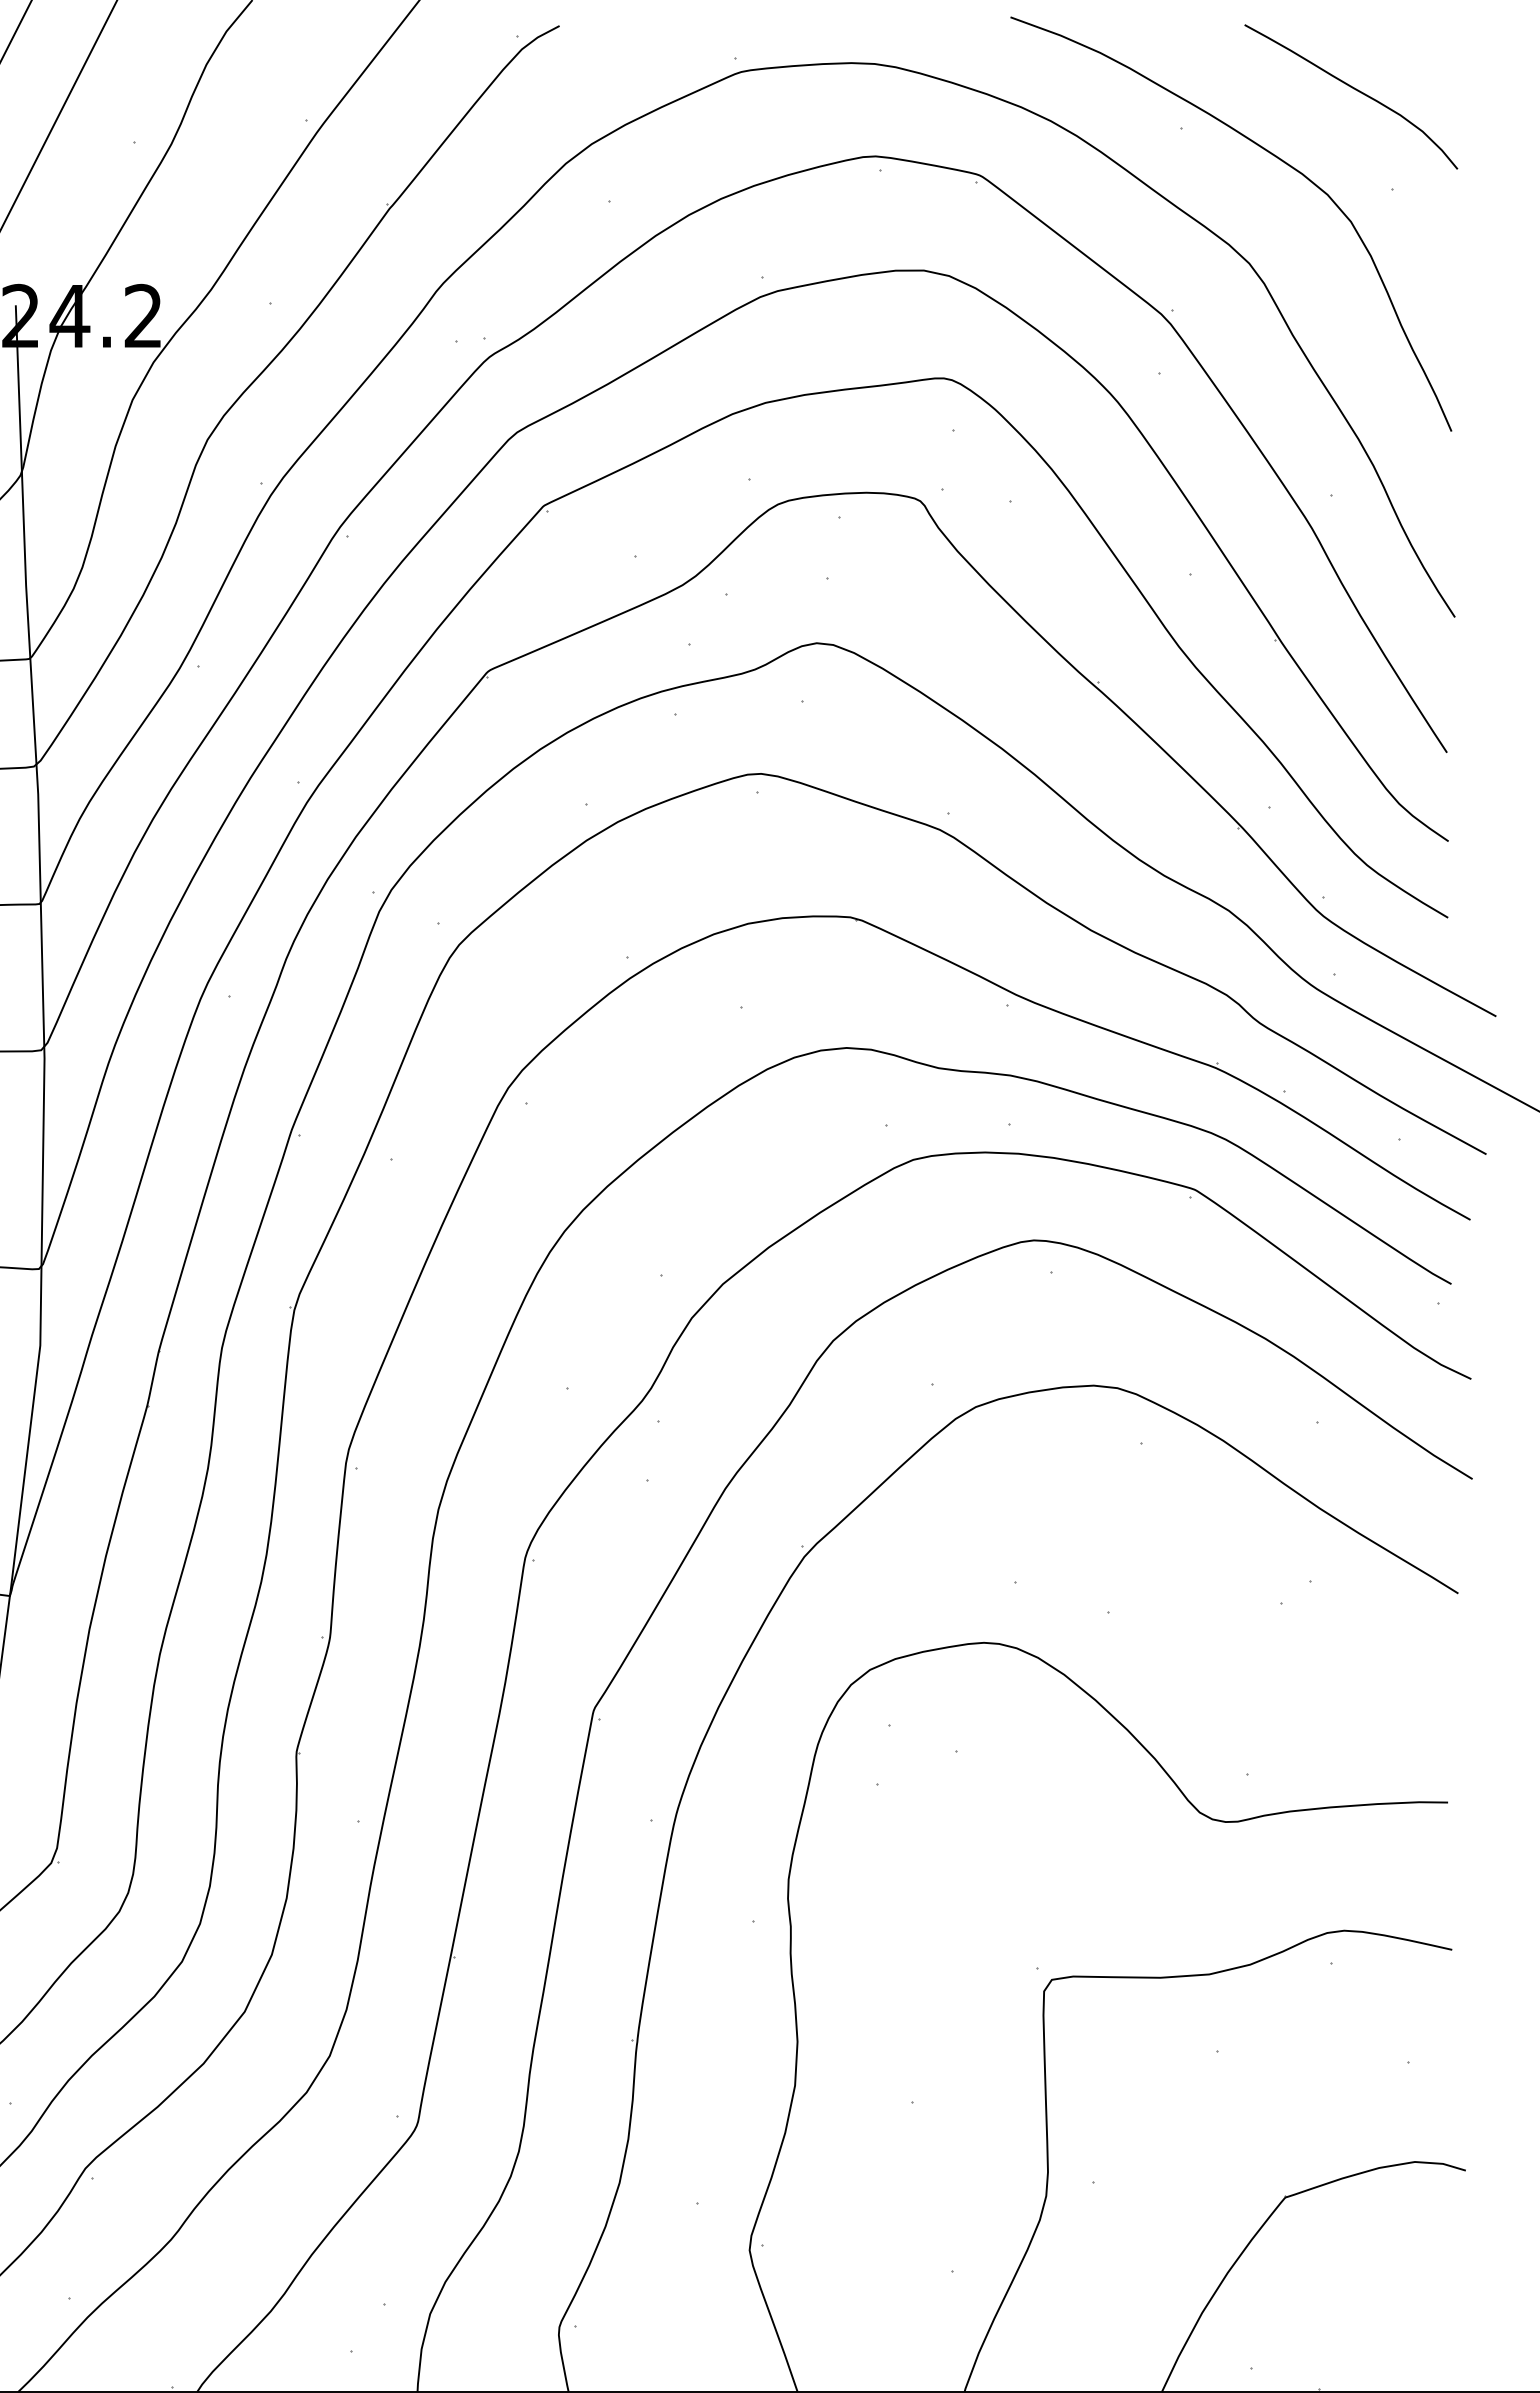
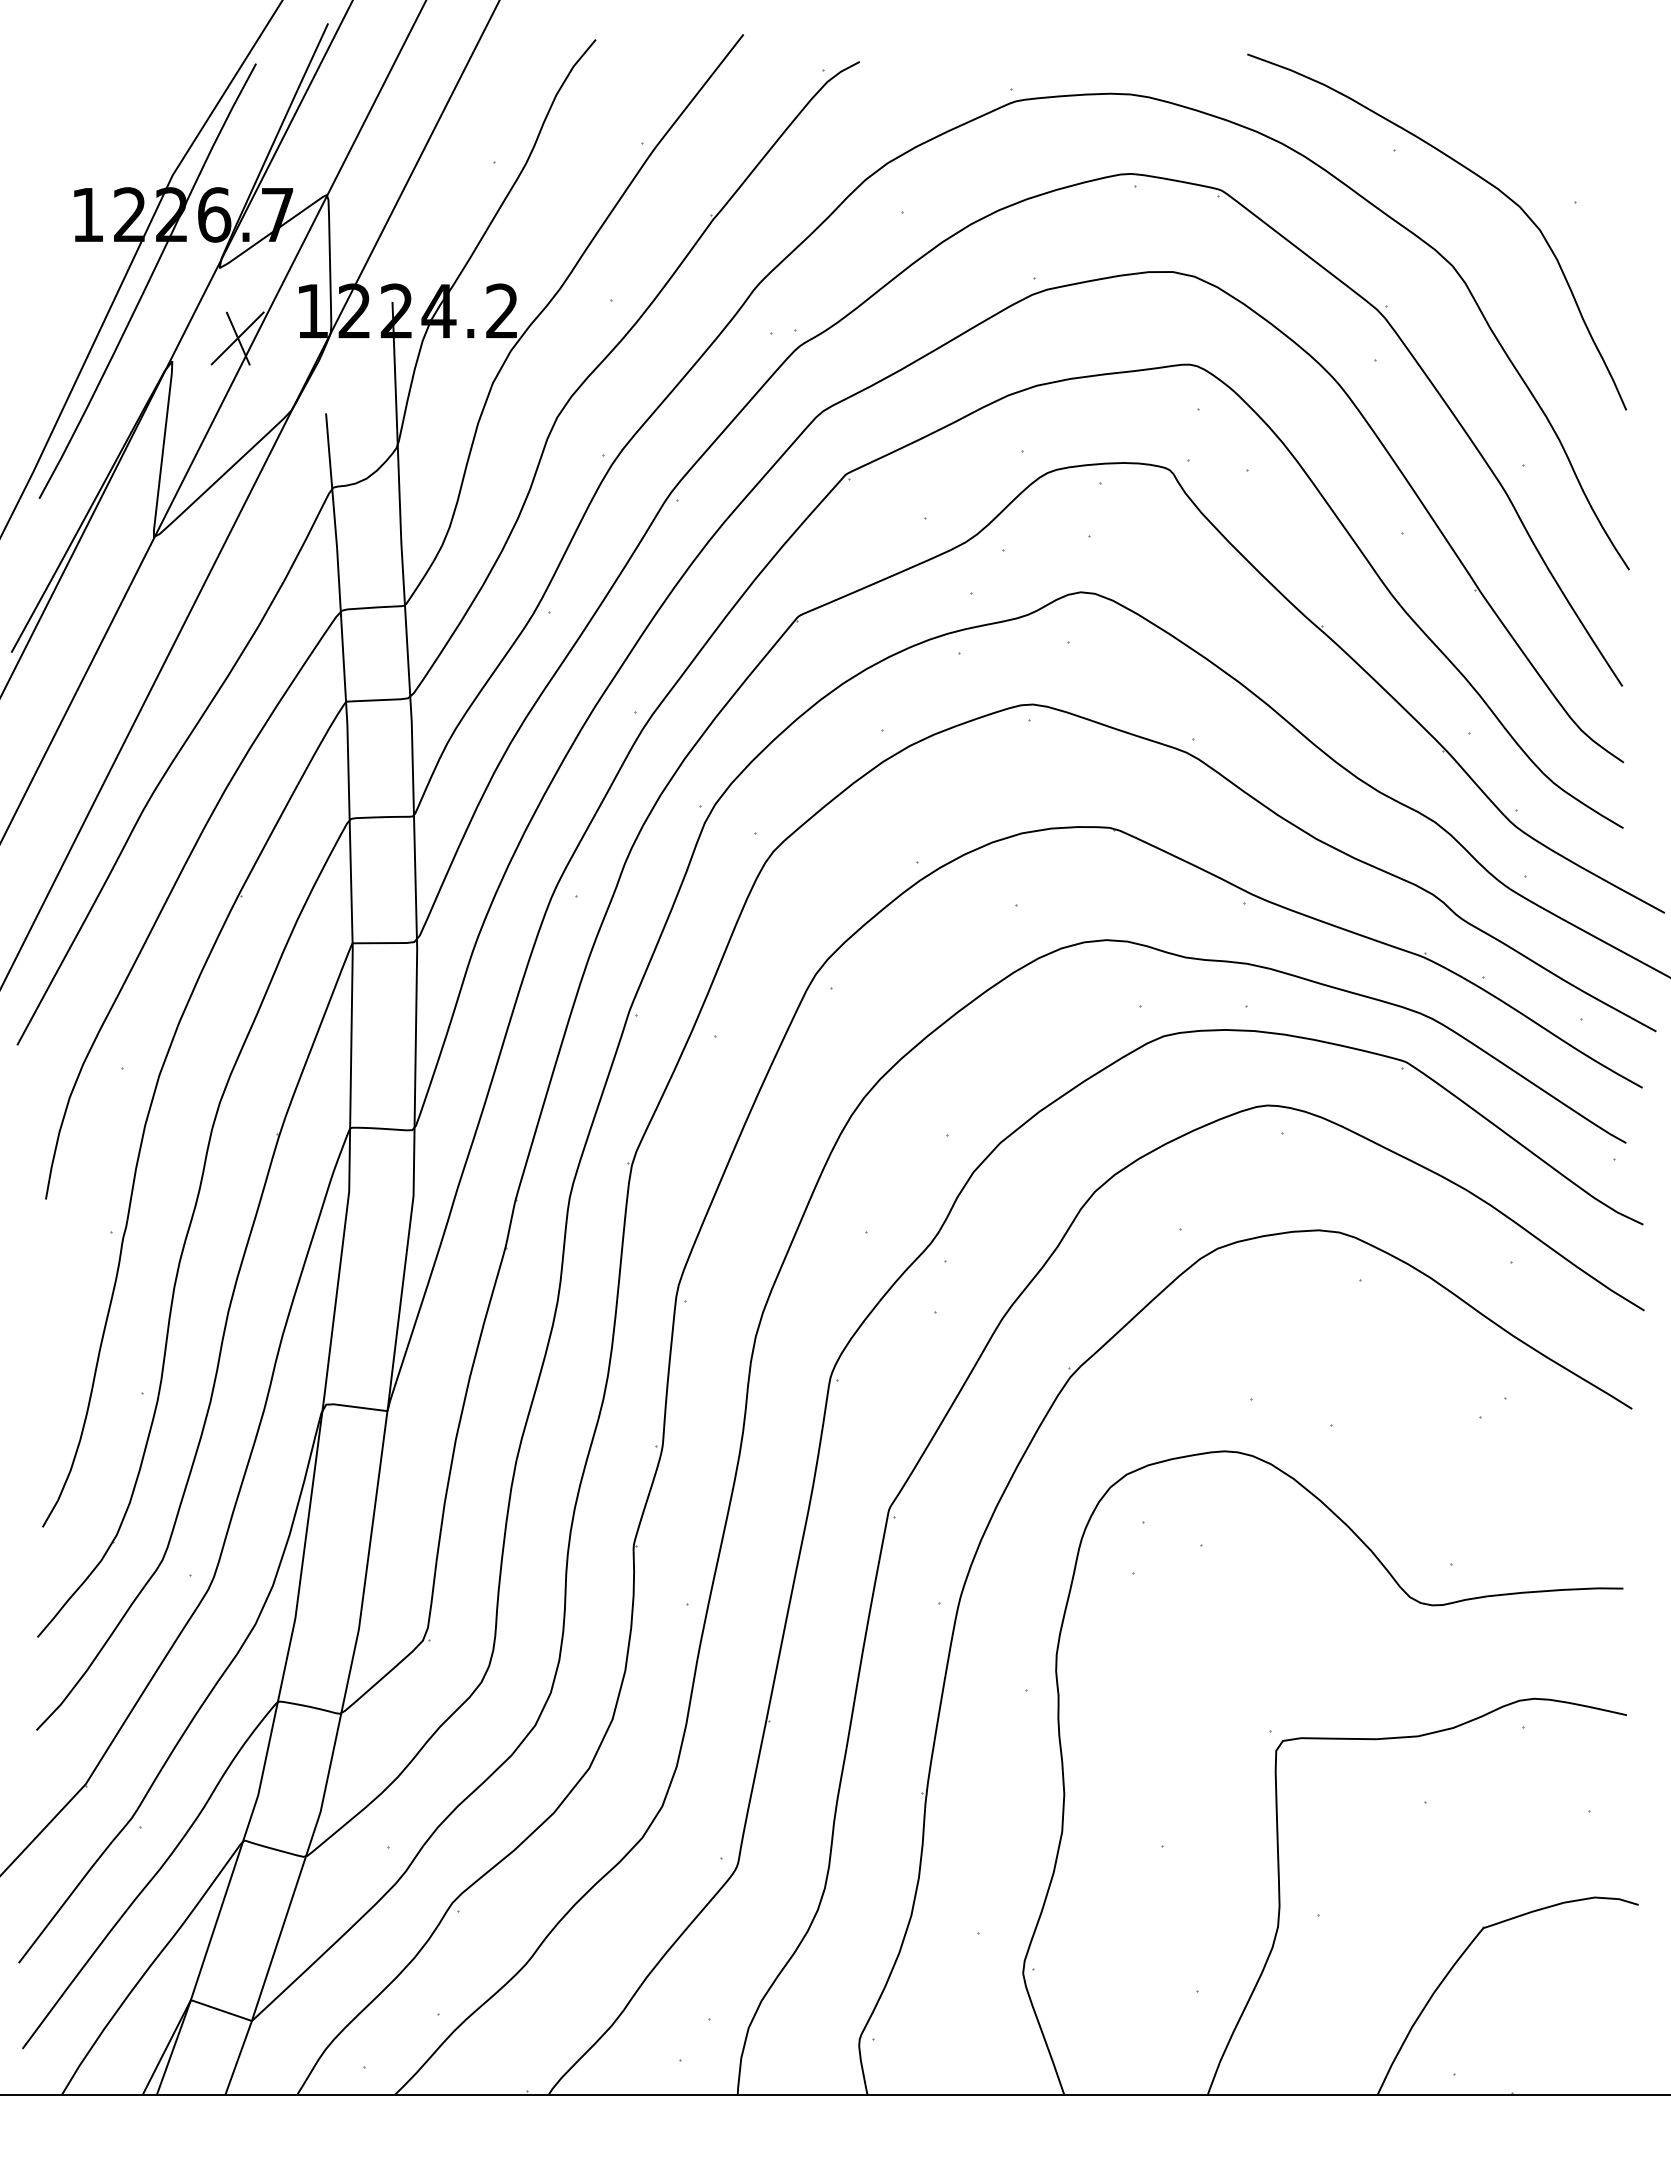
curve: (1353, 89) -> (1542, 116), removed

